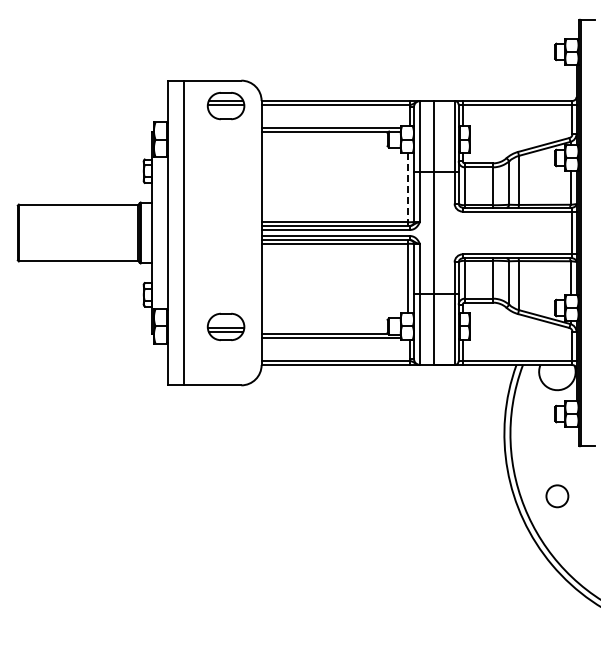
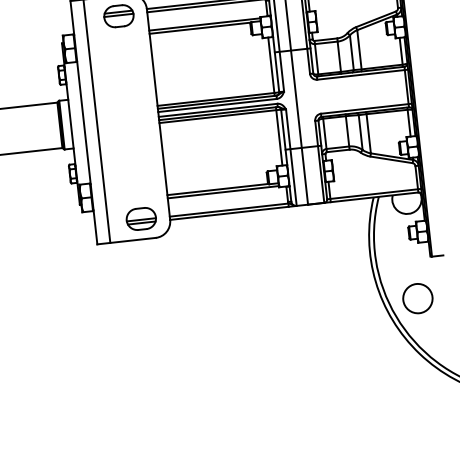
line: (407, 189) -> (271, 66), dashed -> solid
part: (225, 326) -> (140, 218), moved
circle: (557, 496) -> (418, 298), size x1.67

